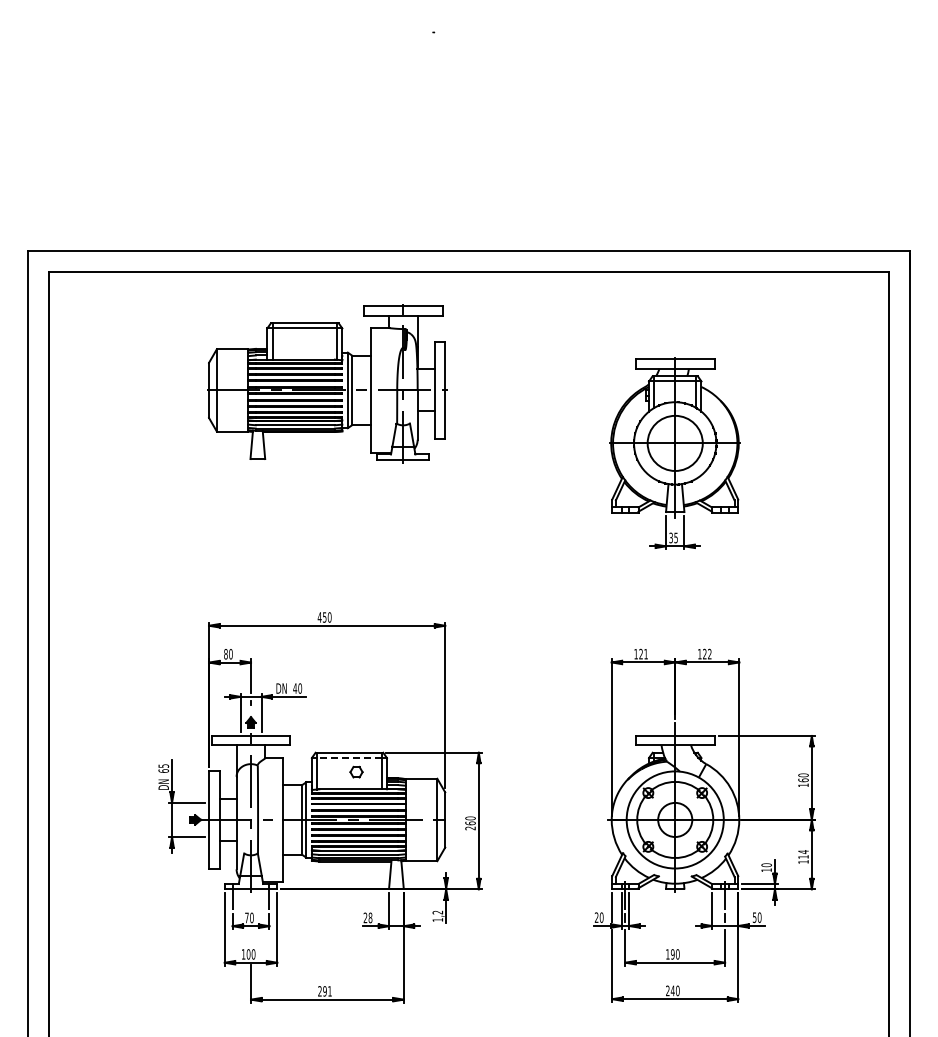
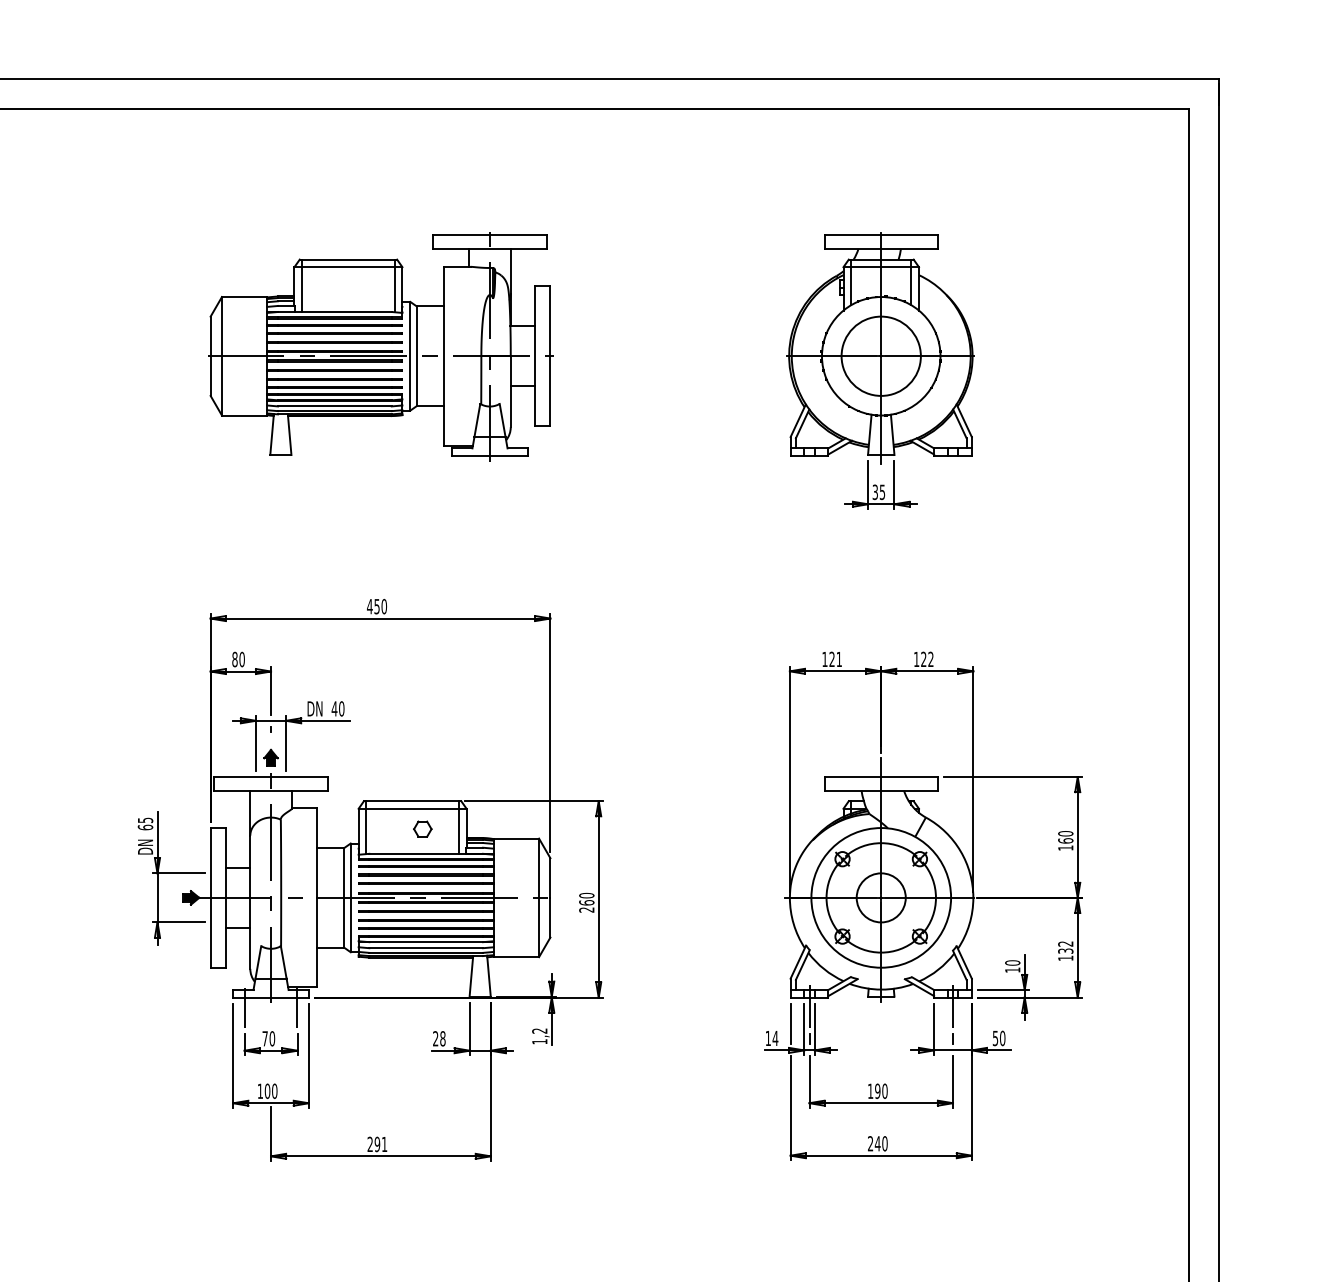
part: (327, 383) -> (381, 346), moved
line: (348, 758) -> (411, 809), dashed -> solid
text: (803, 854) -> (1065, 947), 114 -> 132
text: (598, 917) -> (770, 1038), 20 -> 14

